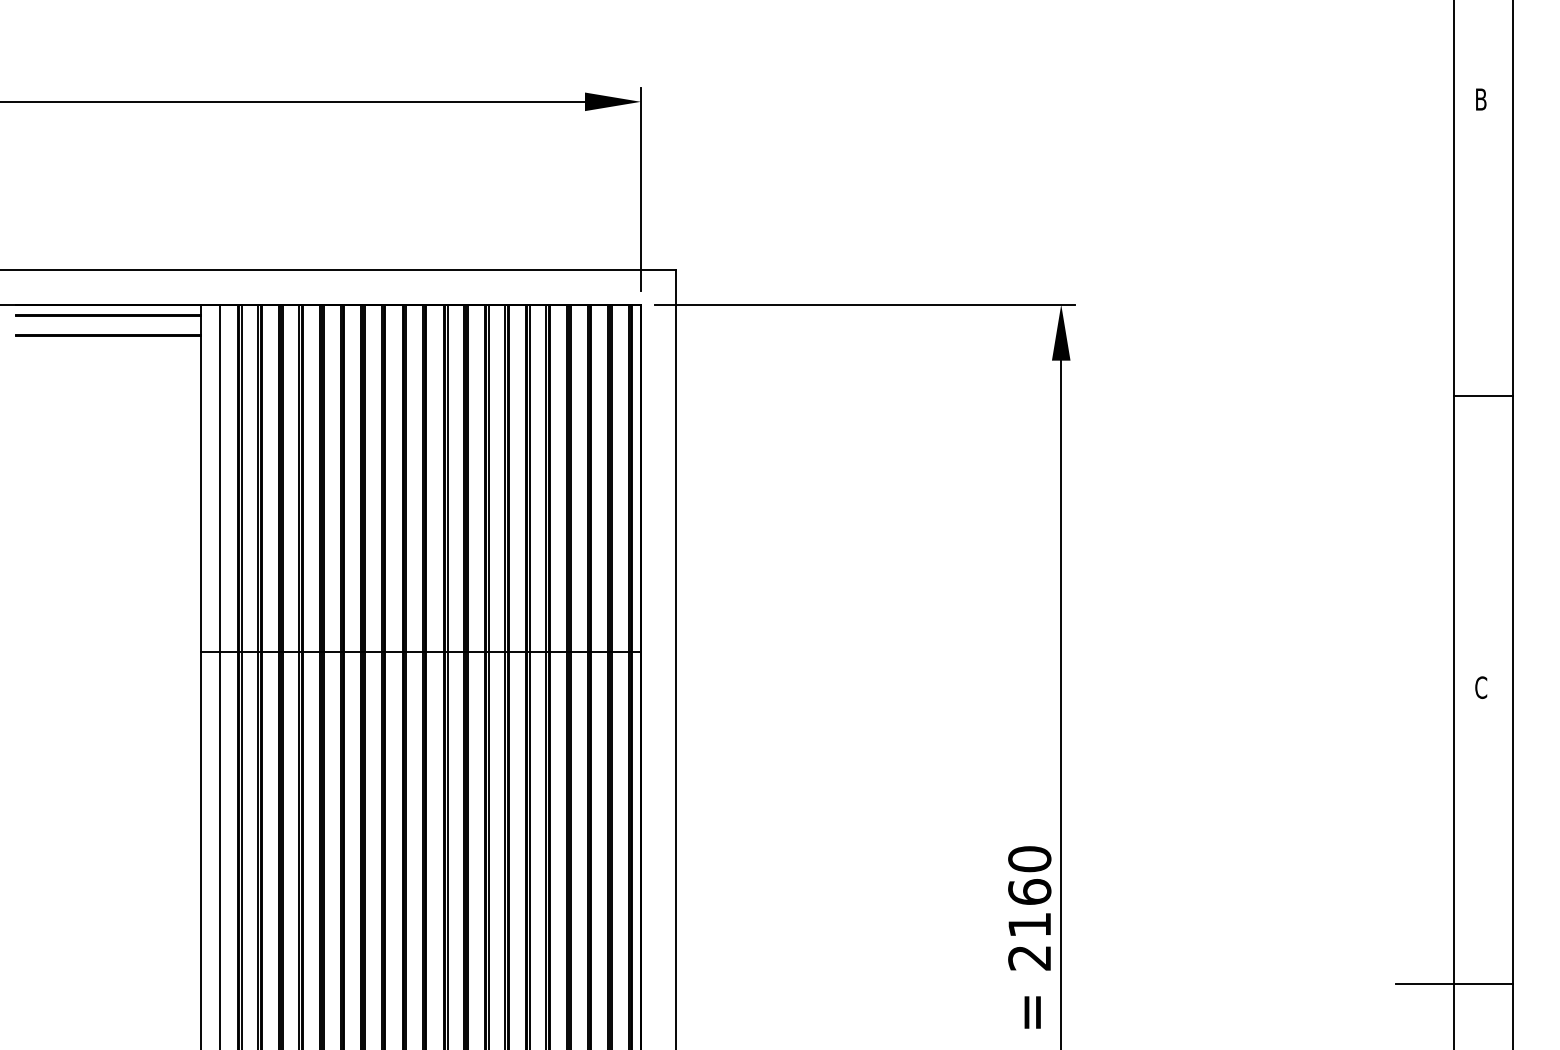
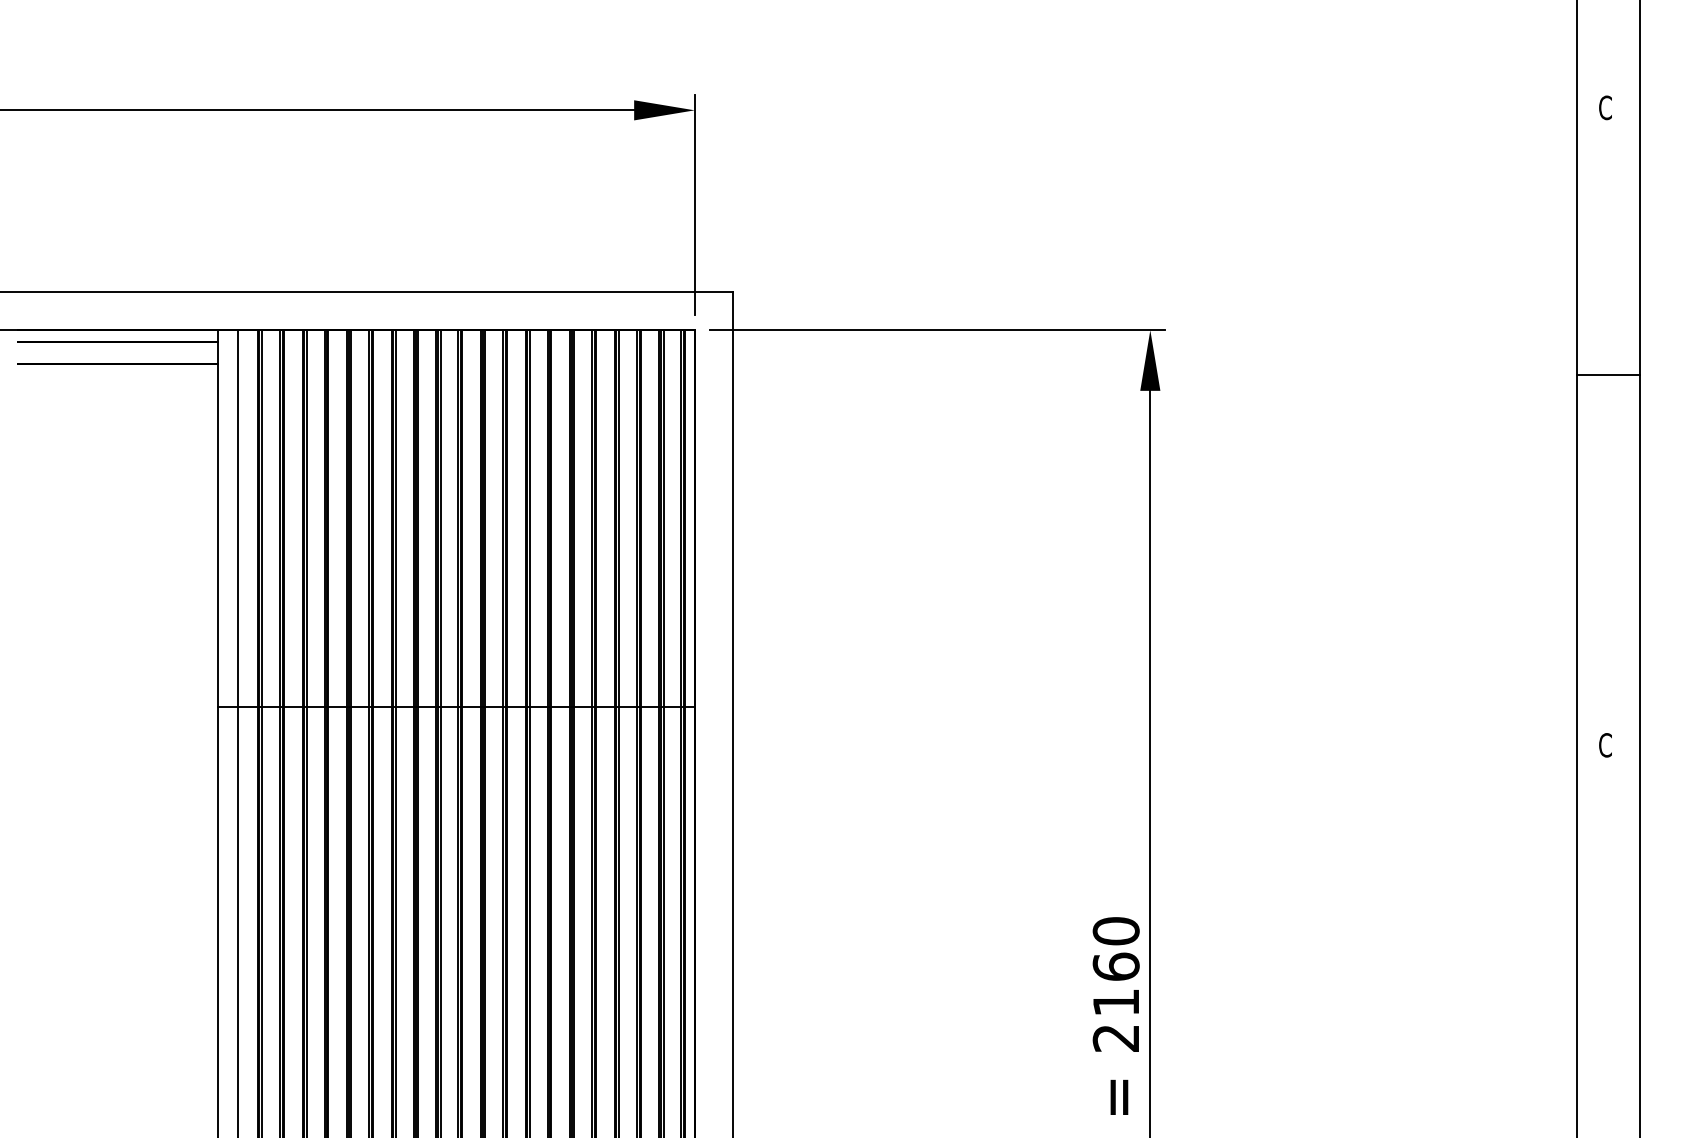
text: (1481, 99) -> (1605, 107), B -> C
line: (1483, 396) -> (1608, 374), moved
line: (1454, 984) -> (1576, 1067), removed

